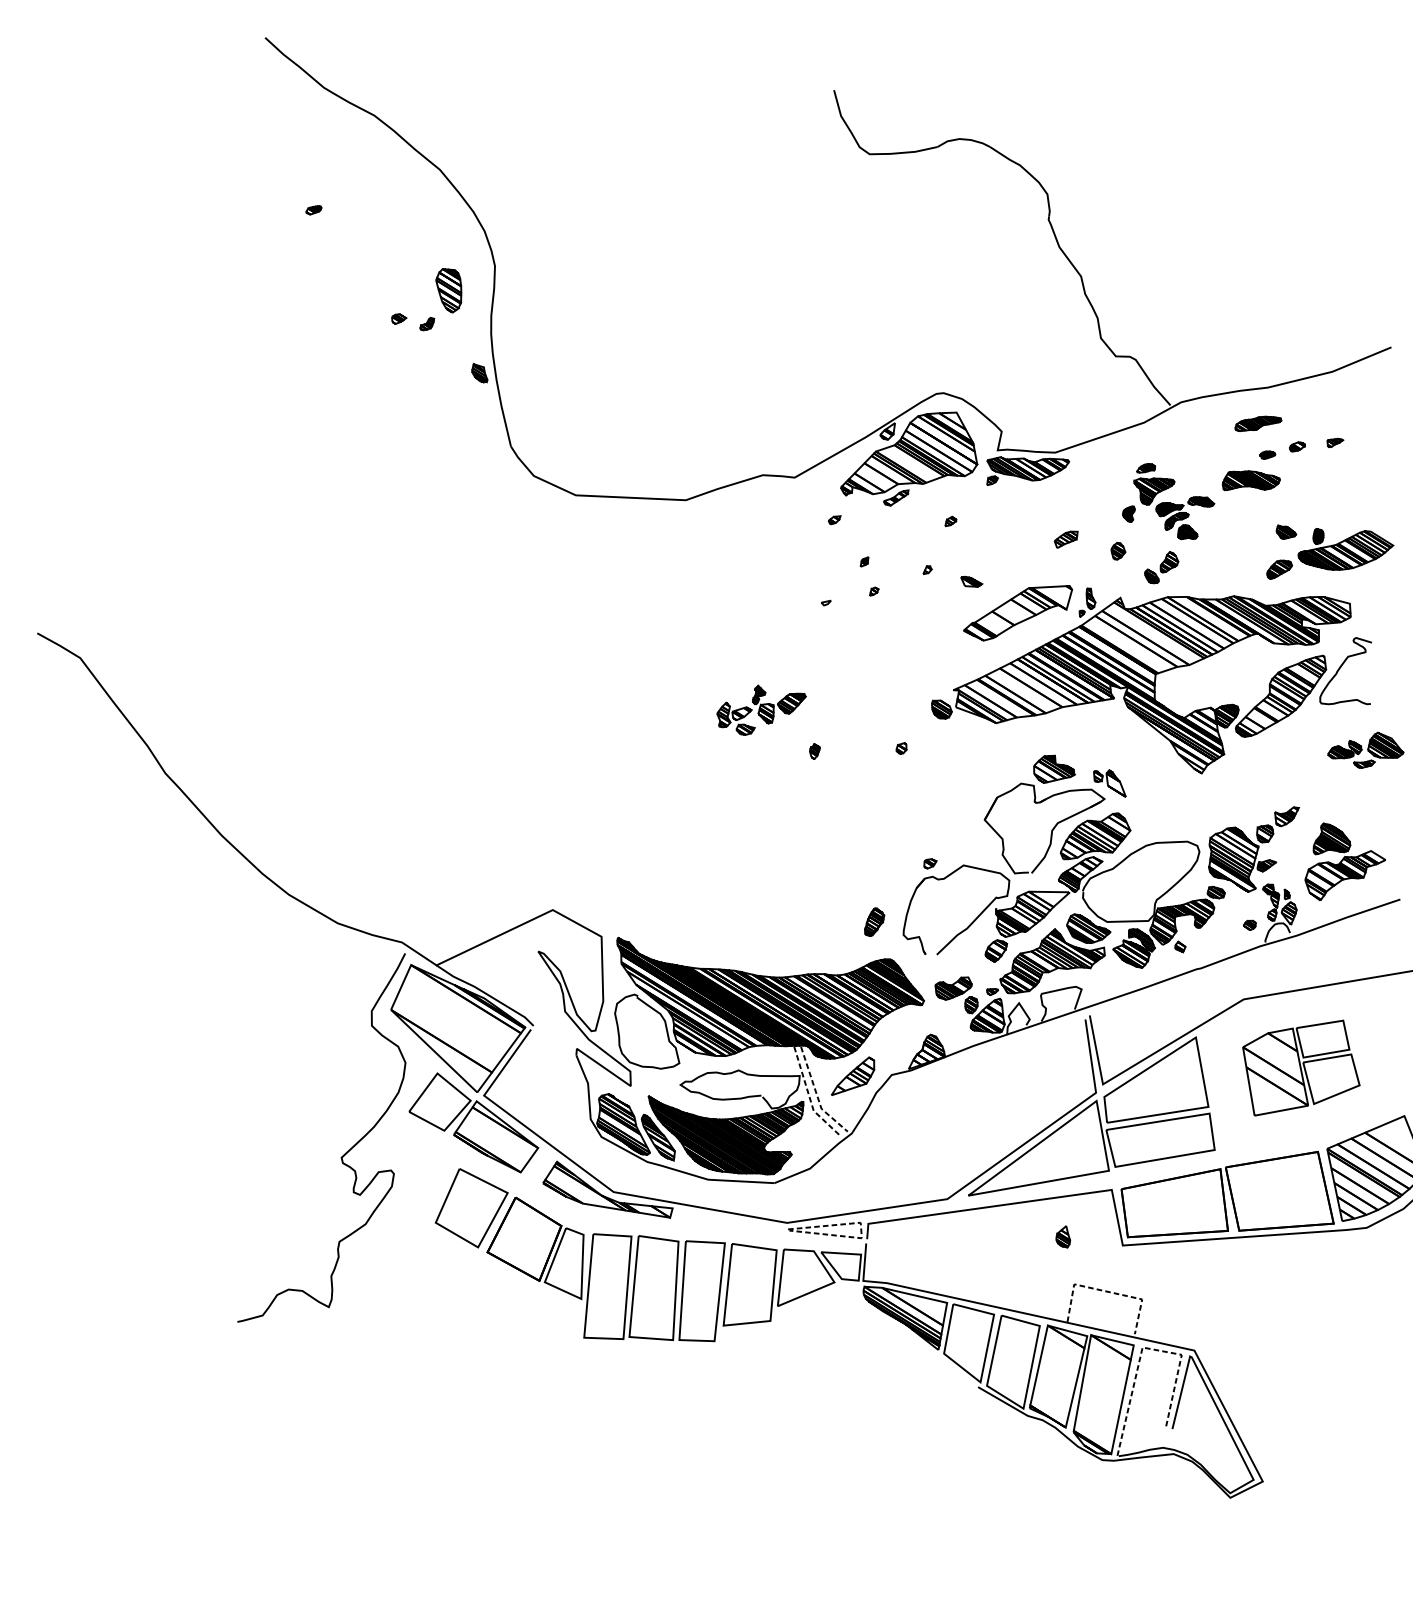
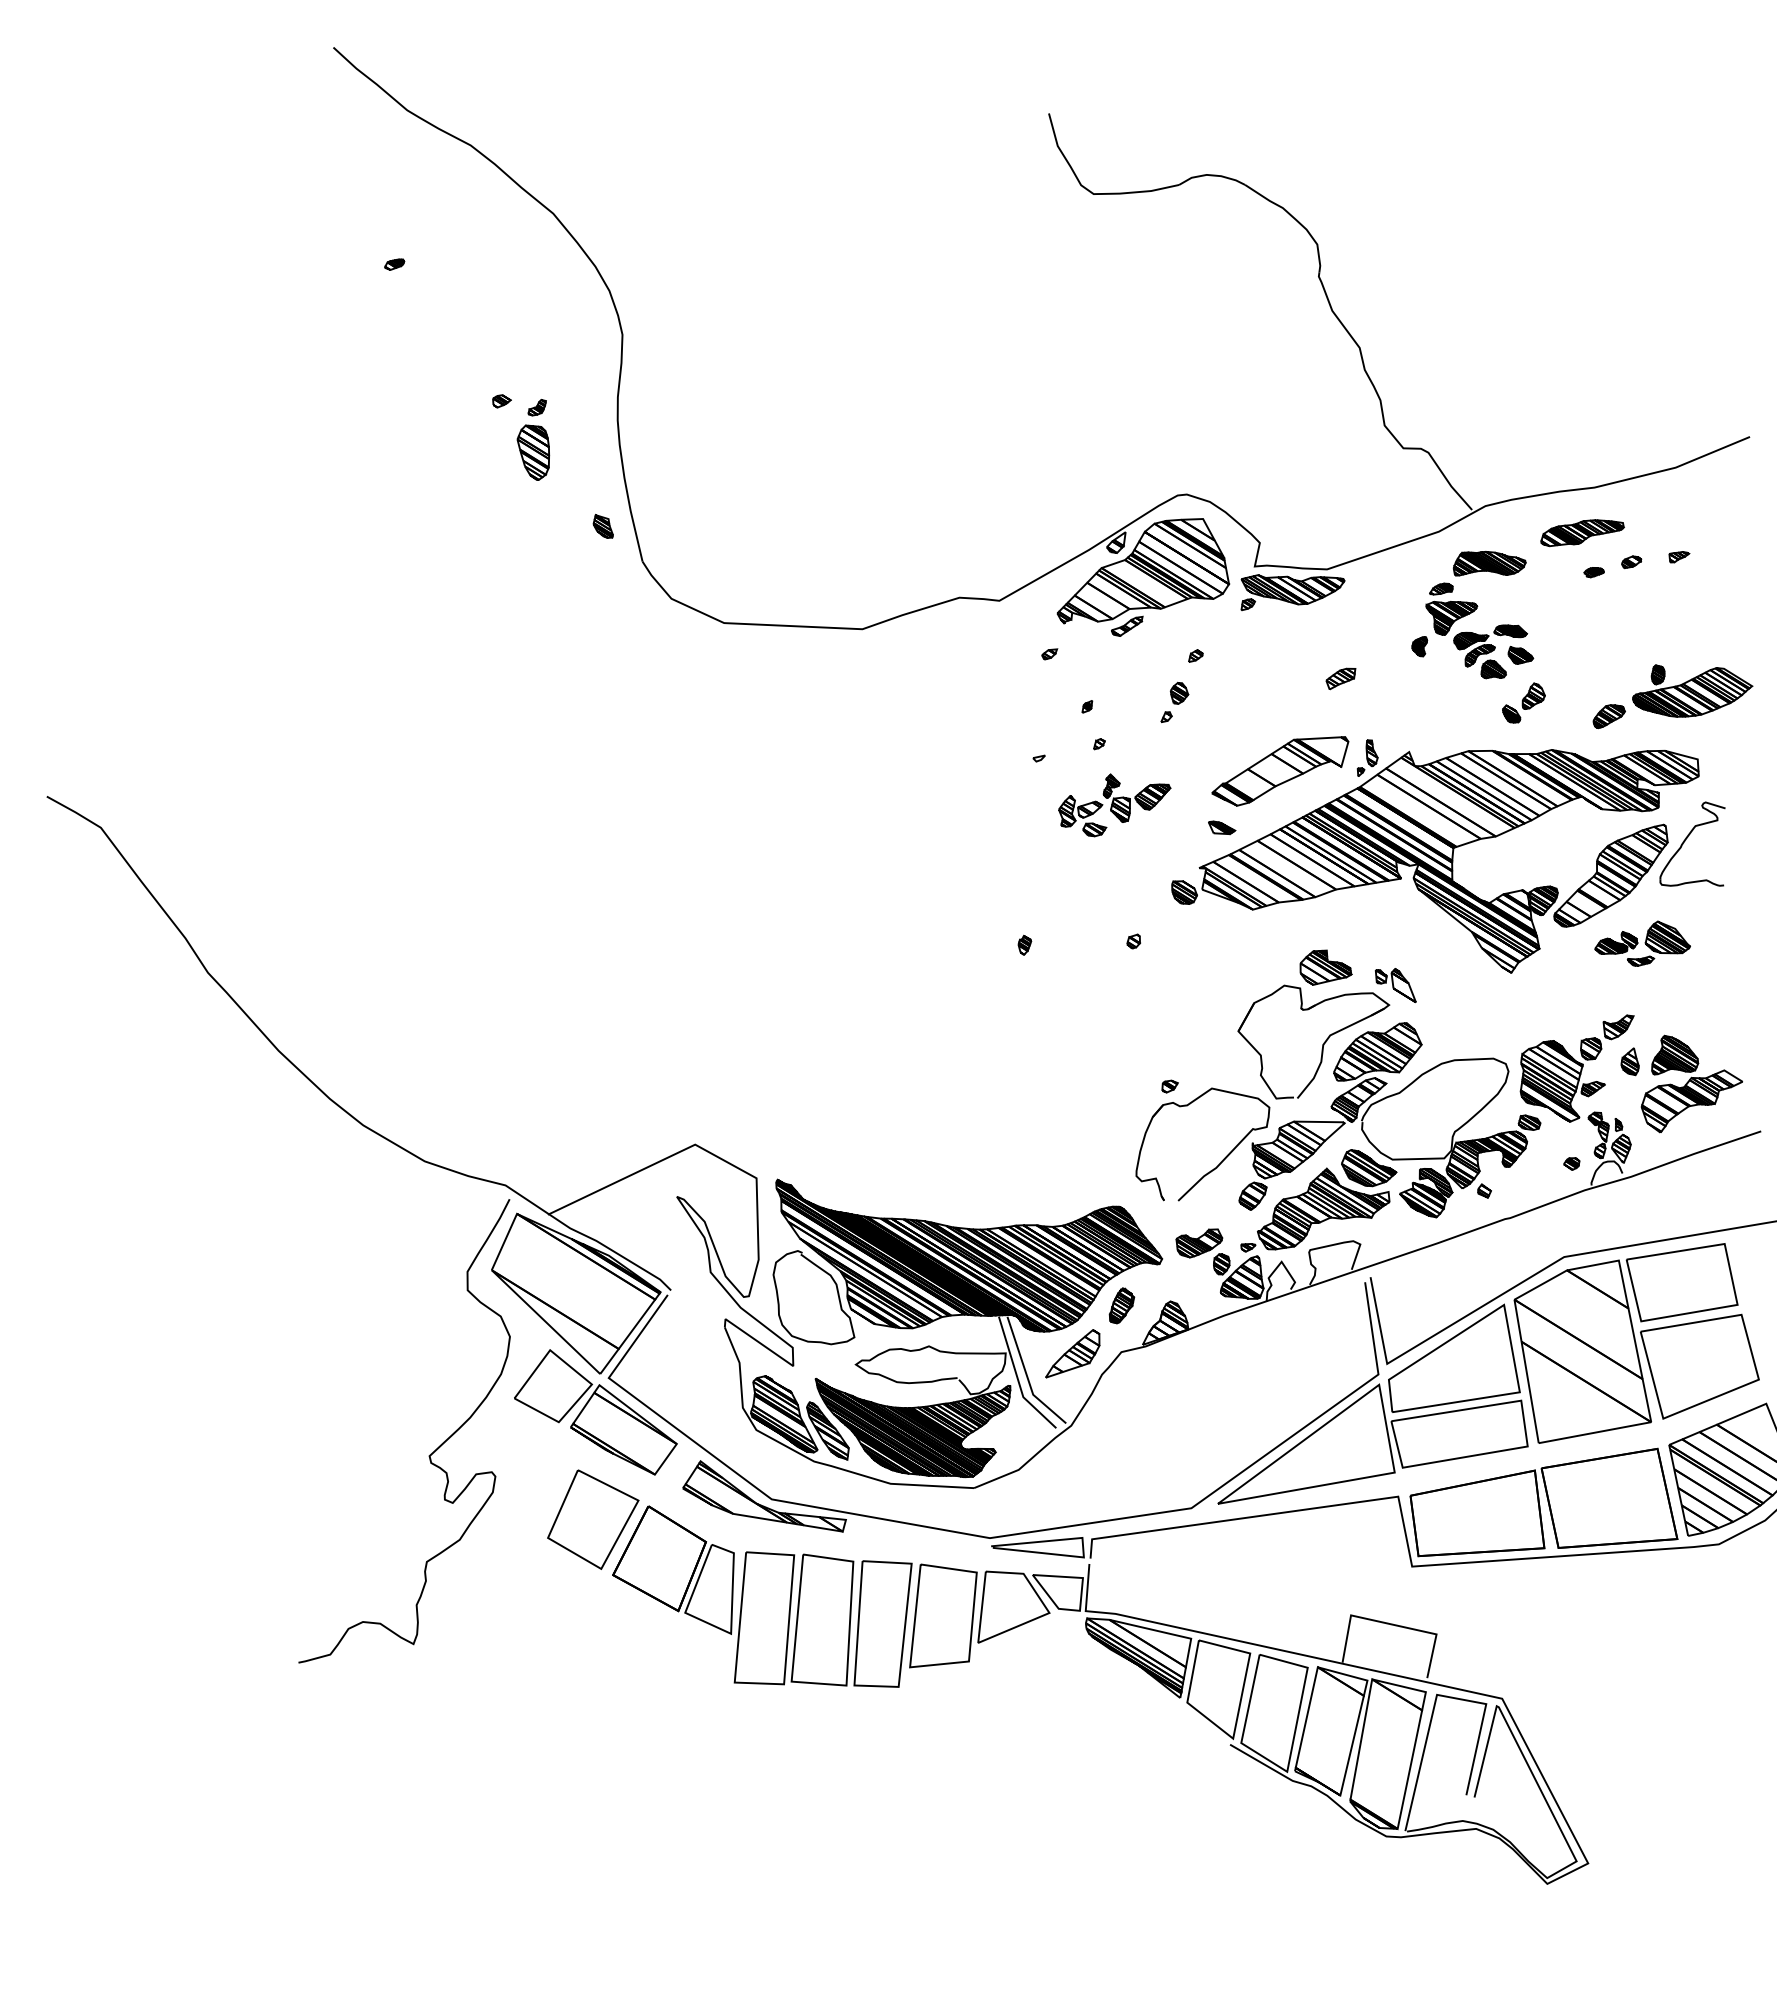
part: (448, 290) -> (533, 452), moved
part: (479, 373) -> (602, 526), moved
part: (1258, 424) -> (1582, 533), size x1.43
part: (1251, 480) -> (1489, 563), moved
part: (1286, 532) -> (1520, 655), moved
part: (1118, 550) -> (1179, 692), moved
part: (1161, 567) -> (1523, 702), moved
part: (972, 581) -> (1222, 827), moved
part: (761, 710) -> (1114, 805), moved
part: (1365, 750) -> (1642, 943), moved
part: (874, 921) -> (1121, 1305), moved
part: (1301, 1068) -> (1636, 1343), size x1.67
line: (817, 1094) -> (1027, 1376), dashed -> solid
line: (809, 1096) -> (1017, 1379), dashed -> solid
line: (861, 1230) -> (1083, 1547), dashed -> solid
part: (1062, 1236) -> (1629, 1061), moved
line: (1106, 1291) -> (1391, 1624), dashed -> solid
line: (1144, 1348) -> (1439, 1695), dashed -> solid

